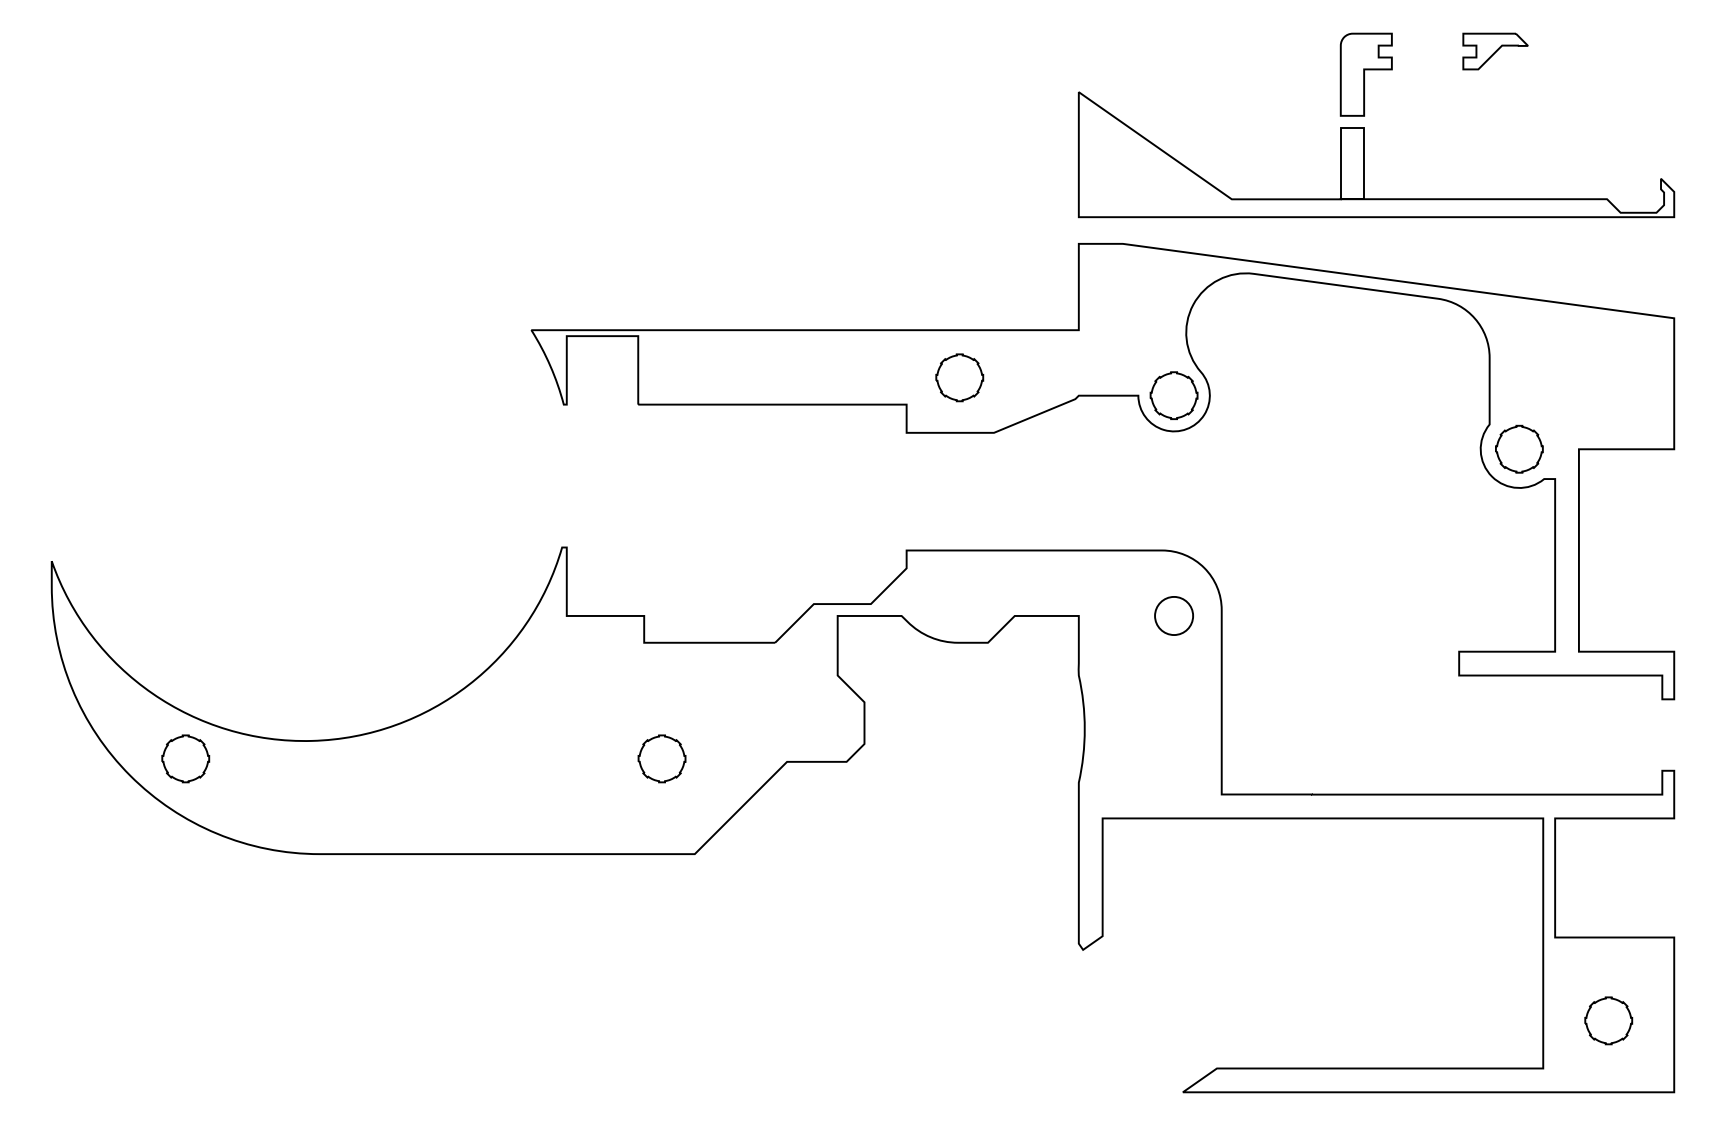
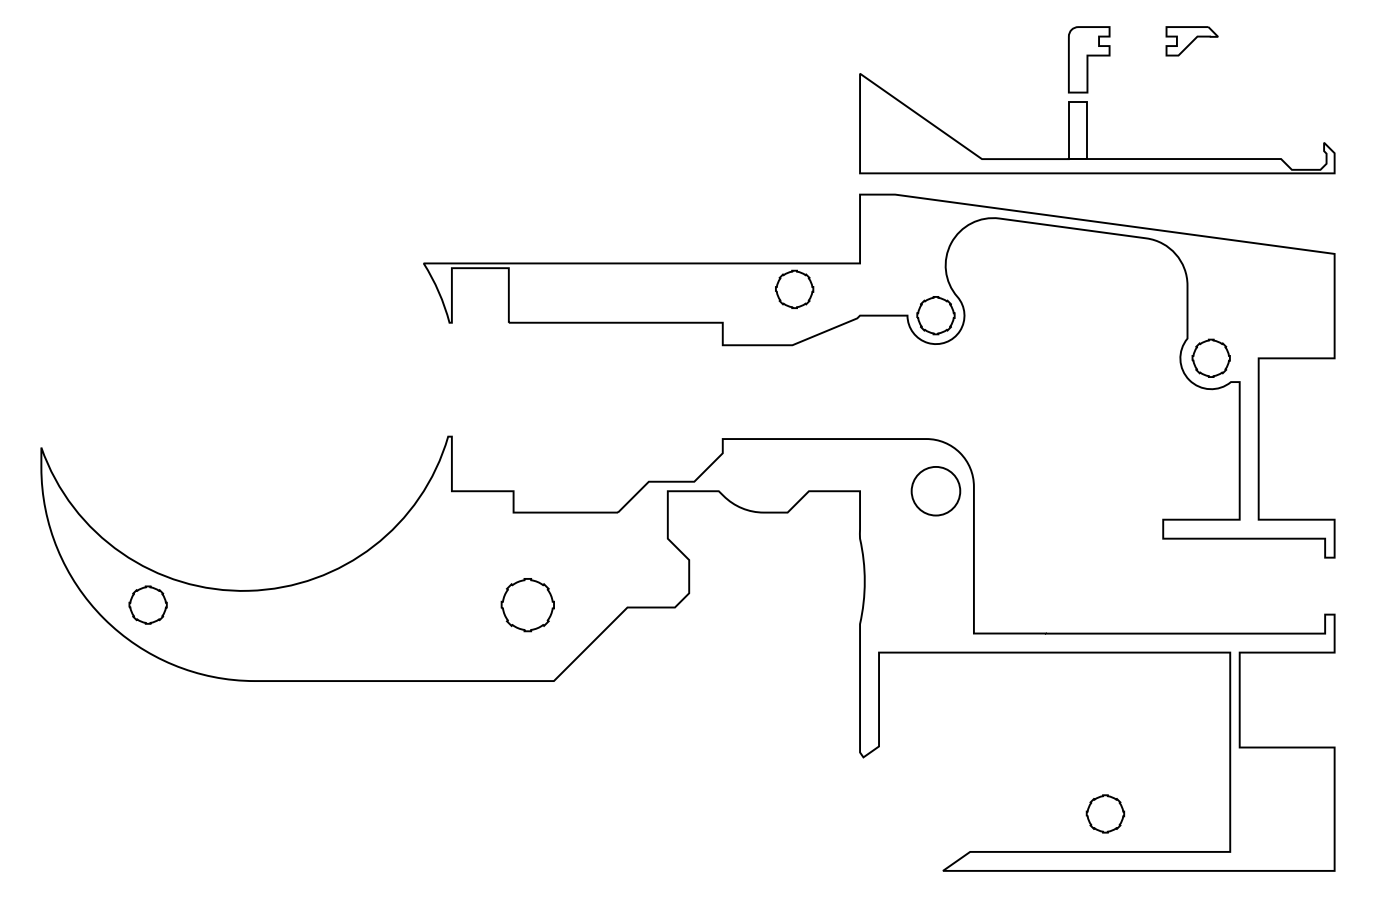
part: (959, 377) -> (794, 289), moved
circle: (1174, 615) -> (936, 490), size x1.6
part: (661, 758) -> (527, 604), size x1.4
part: (1608, 1020) -> (1105, 813), moved

